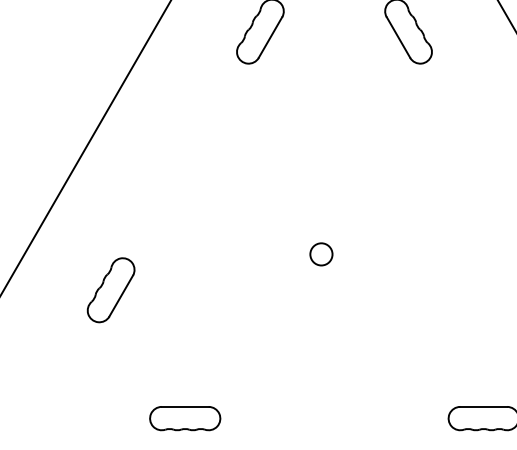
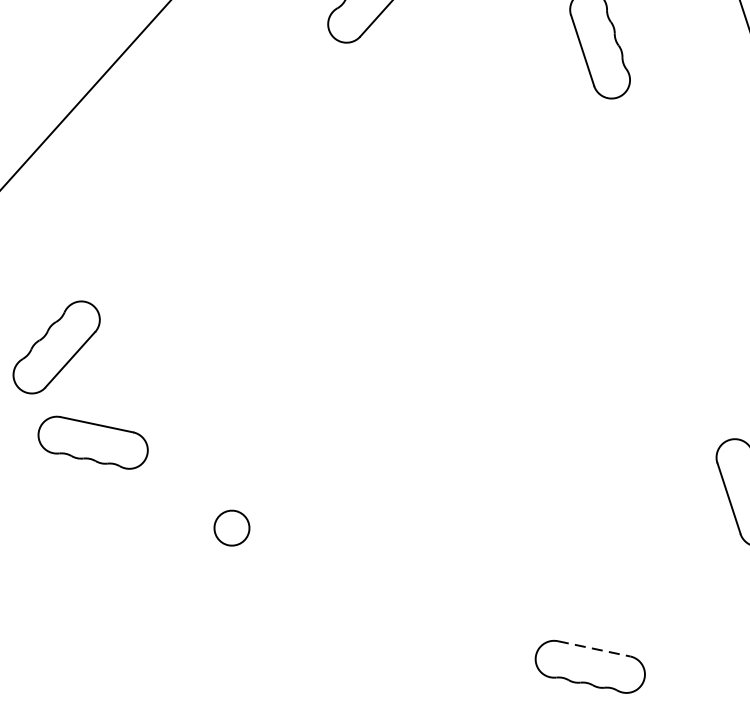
circle: (321, 254) -> (232, 528), moved
line: (484, 406) -> (595, 648), solid -> dashed
part: (185, 418) -> (93, 442), moved

